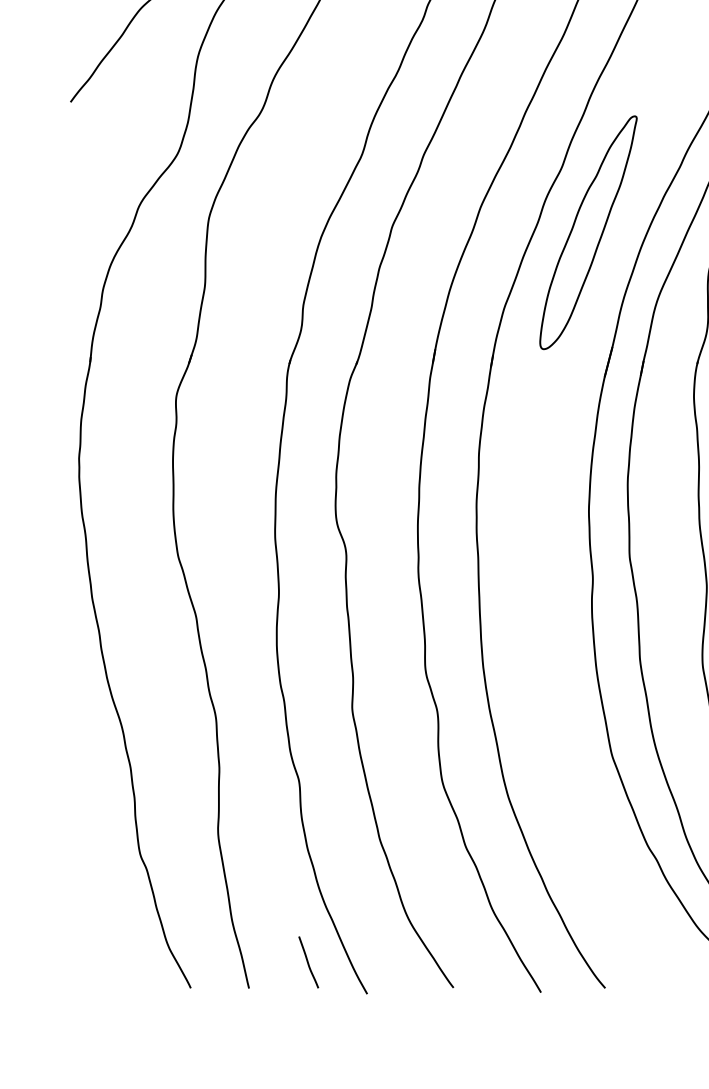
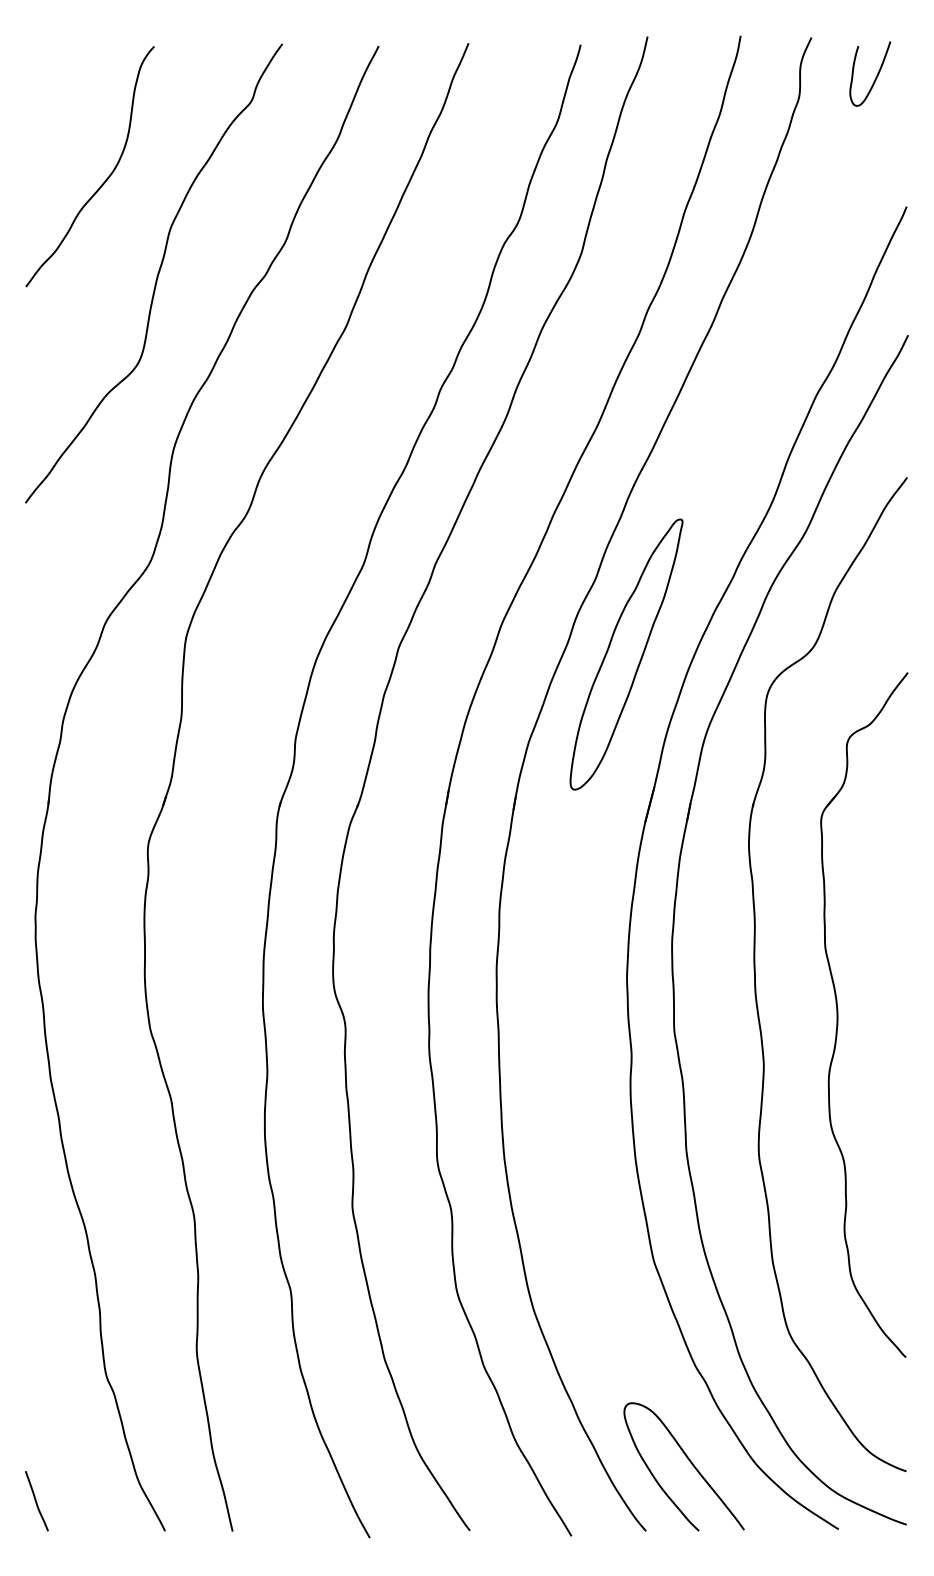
curve: (643, 929) -> (690, 1463), added
curve: (308, 962) -> (36, 1501), moved

